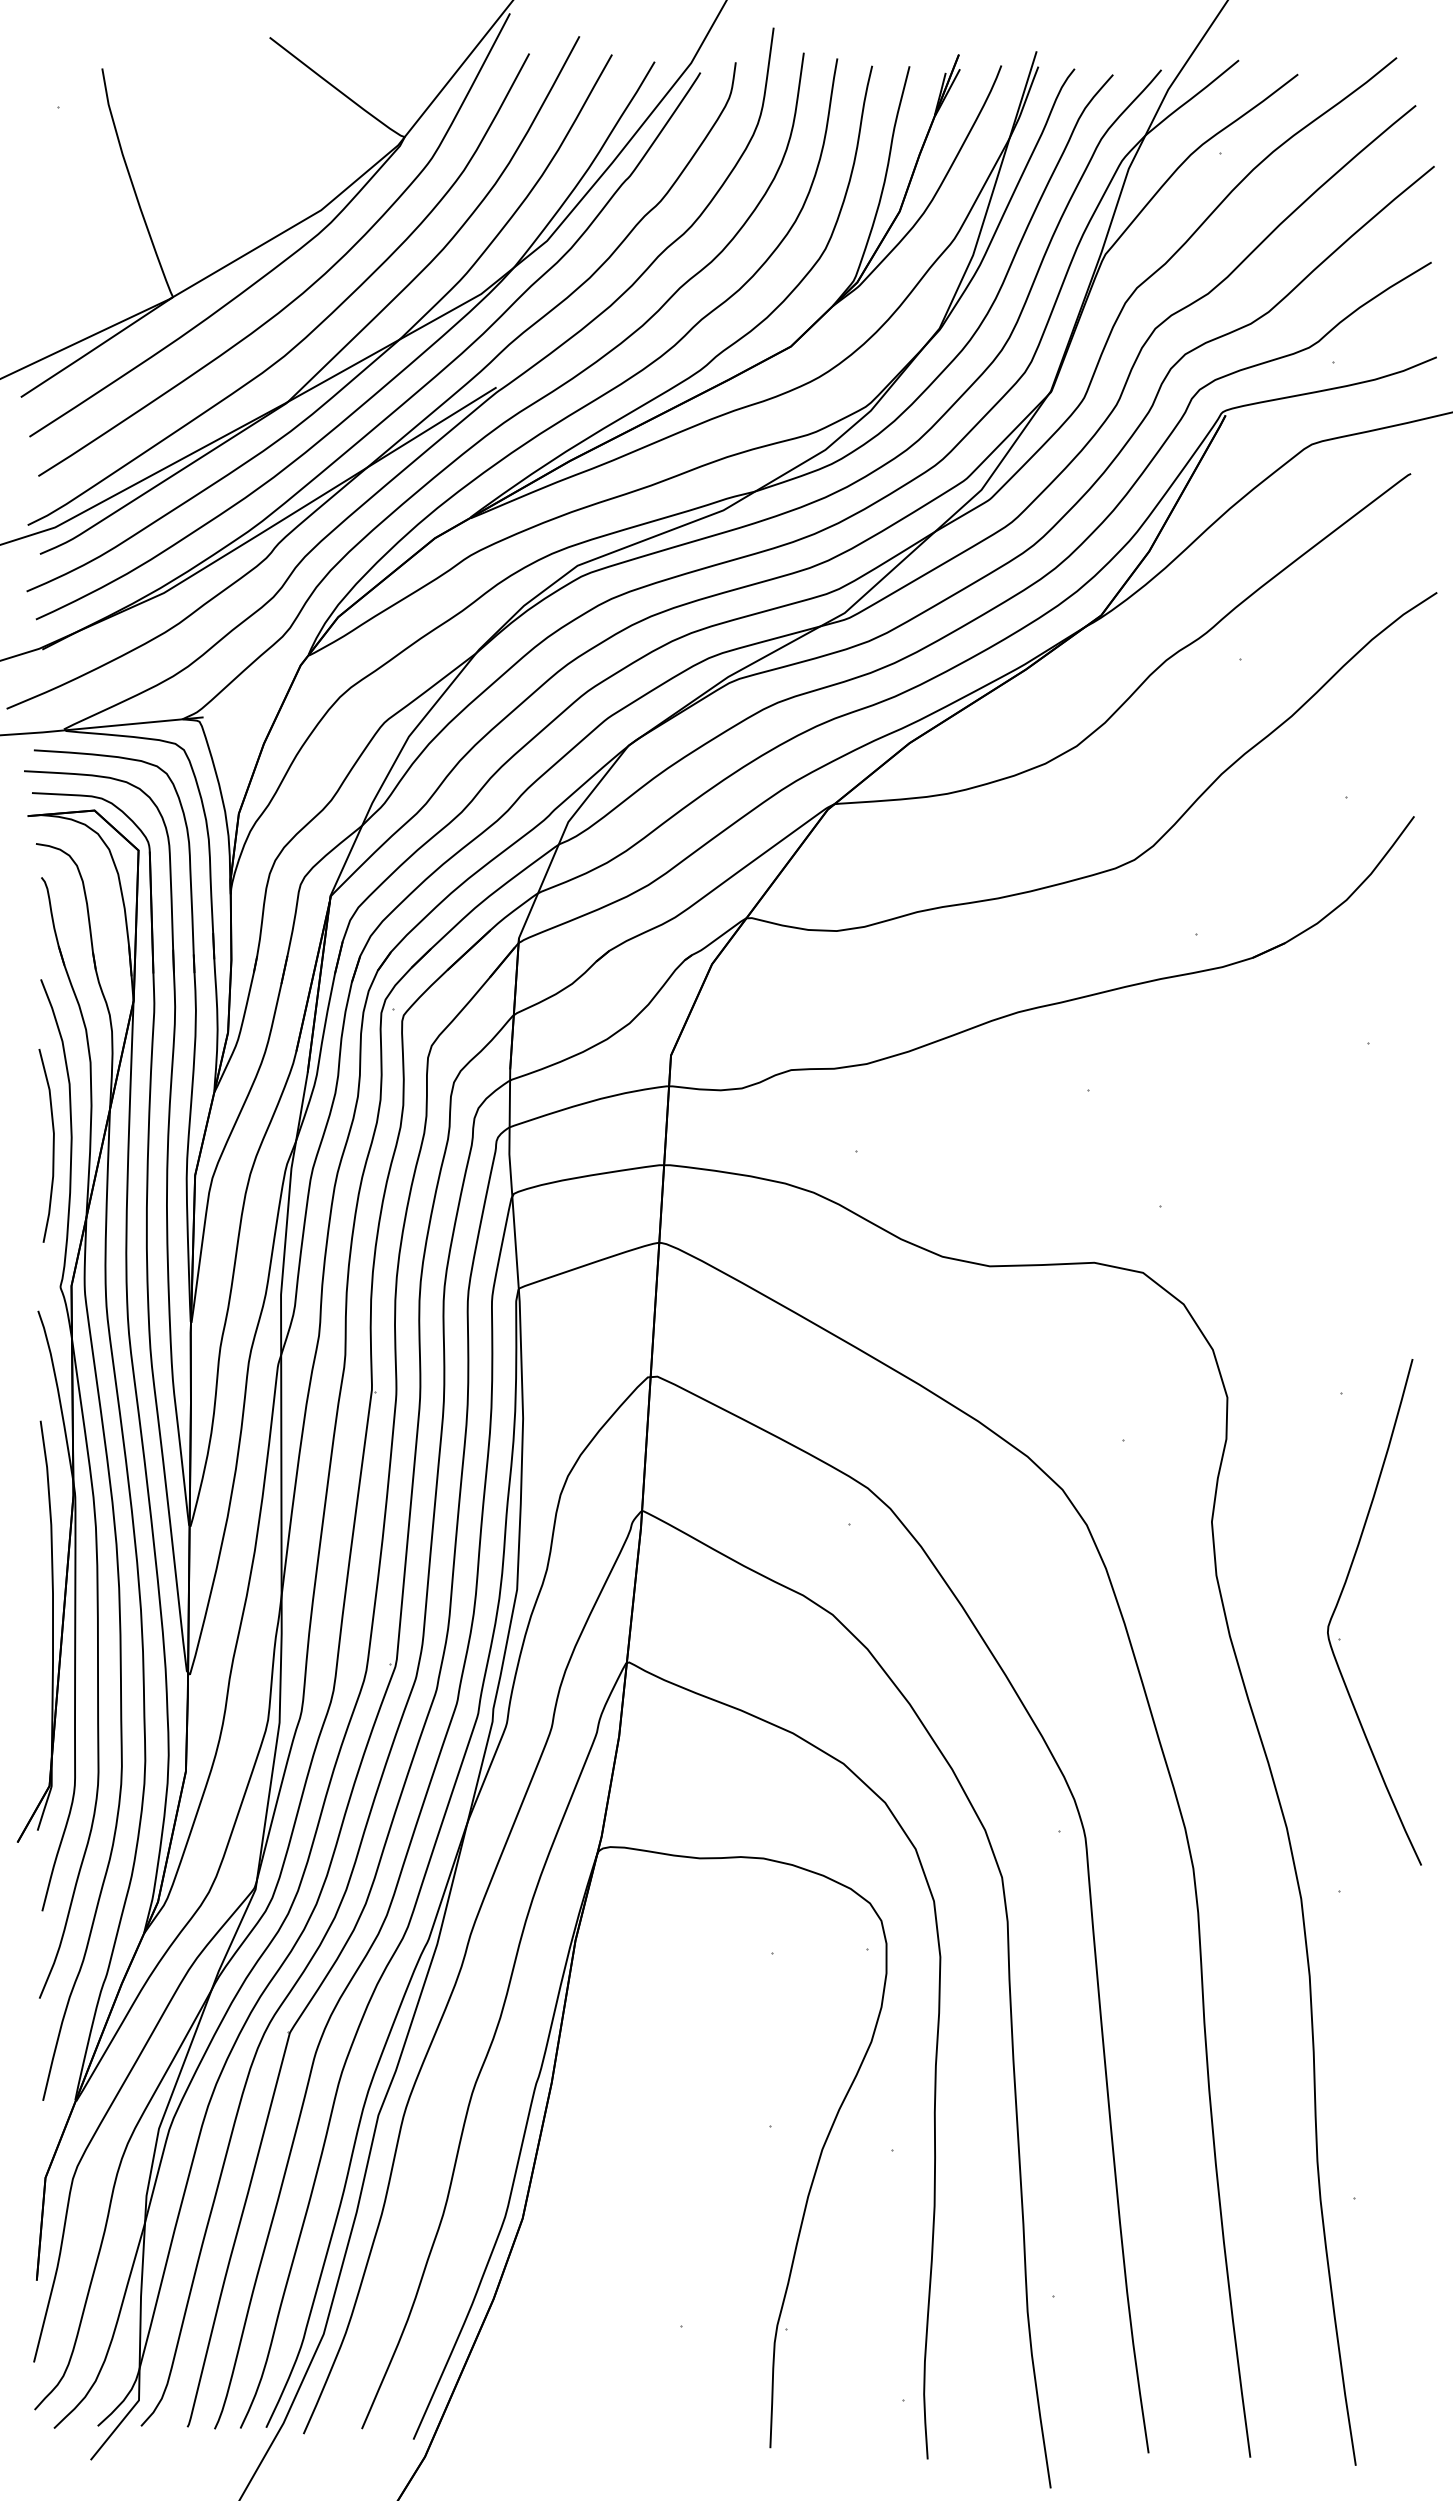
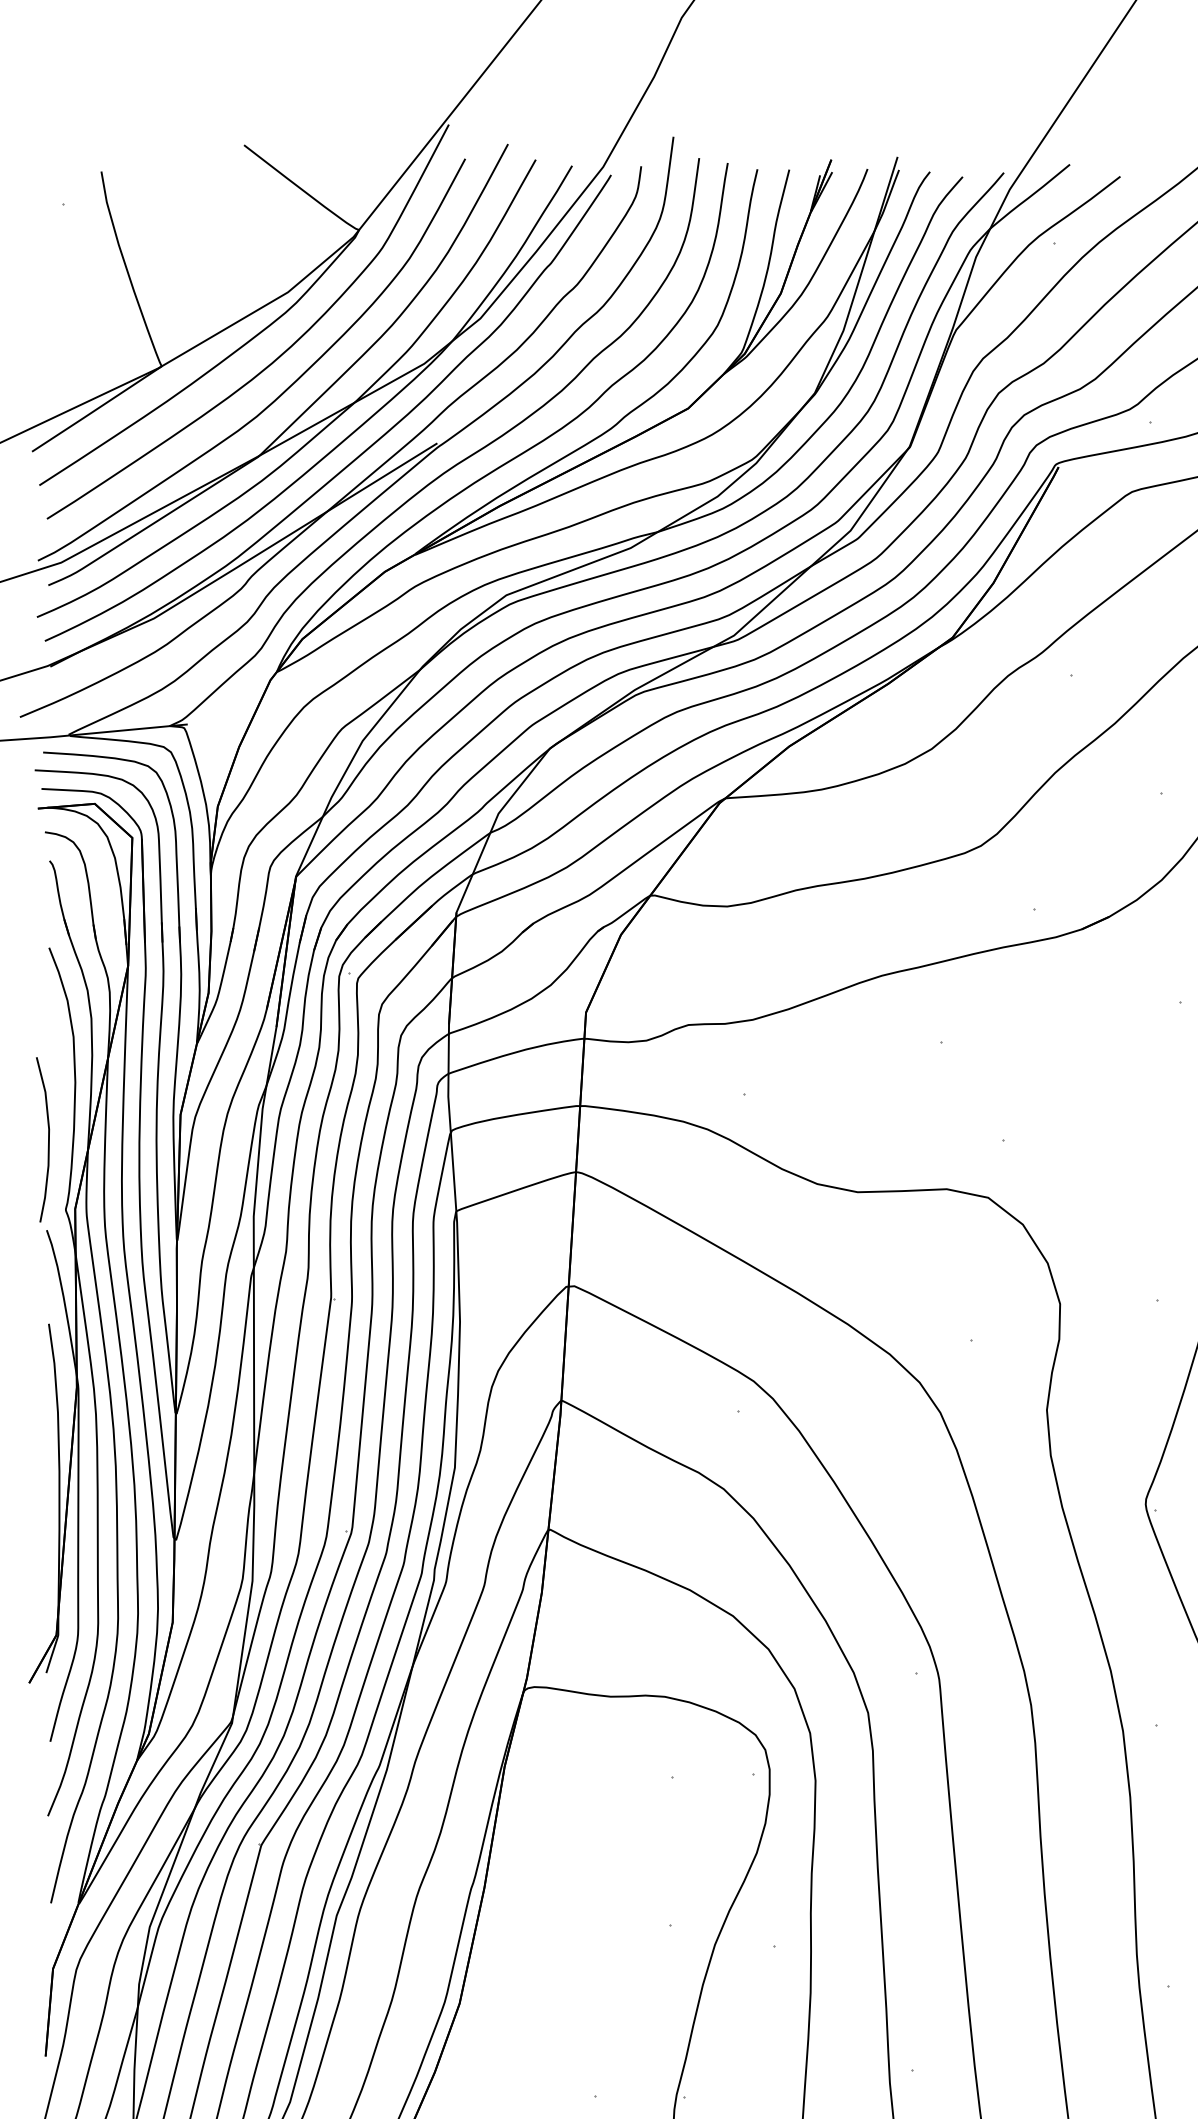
curve: (52, 1145) -> (47, 1139), moved

